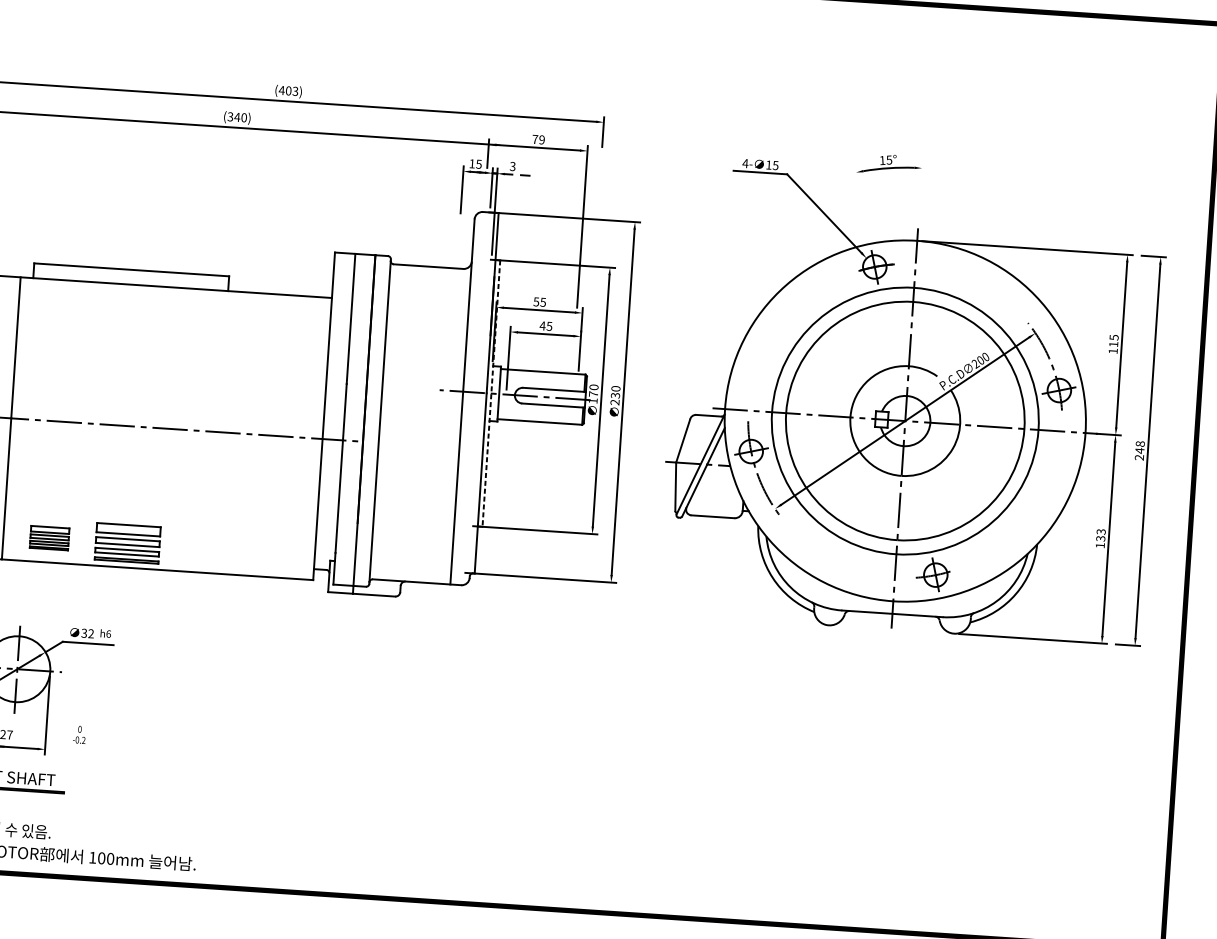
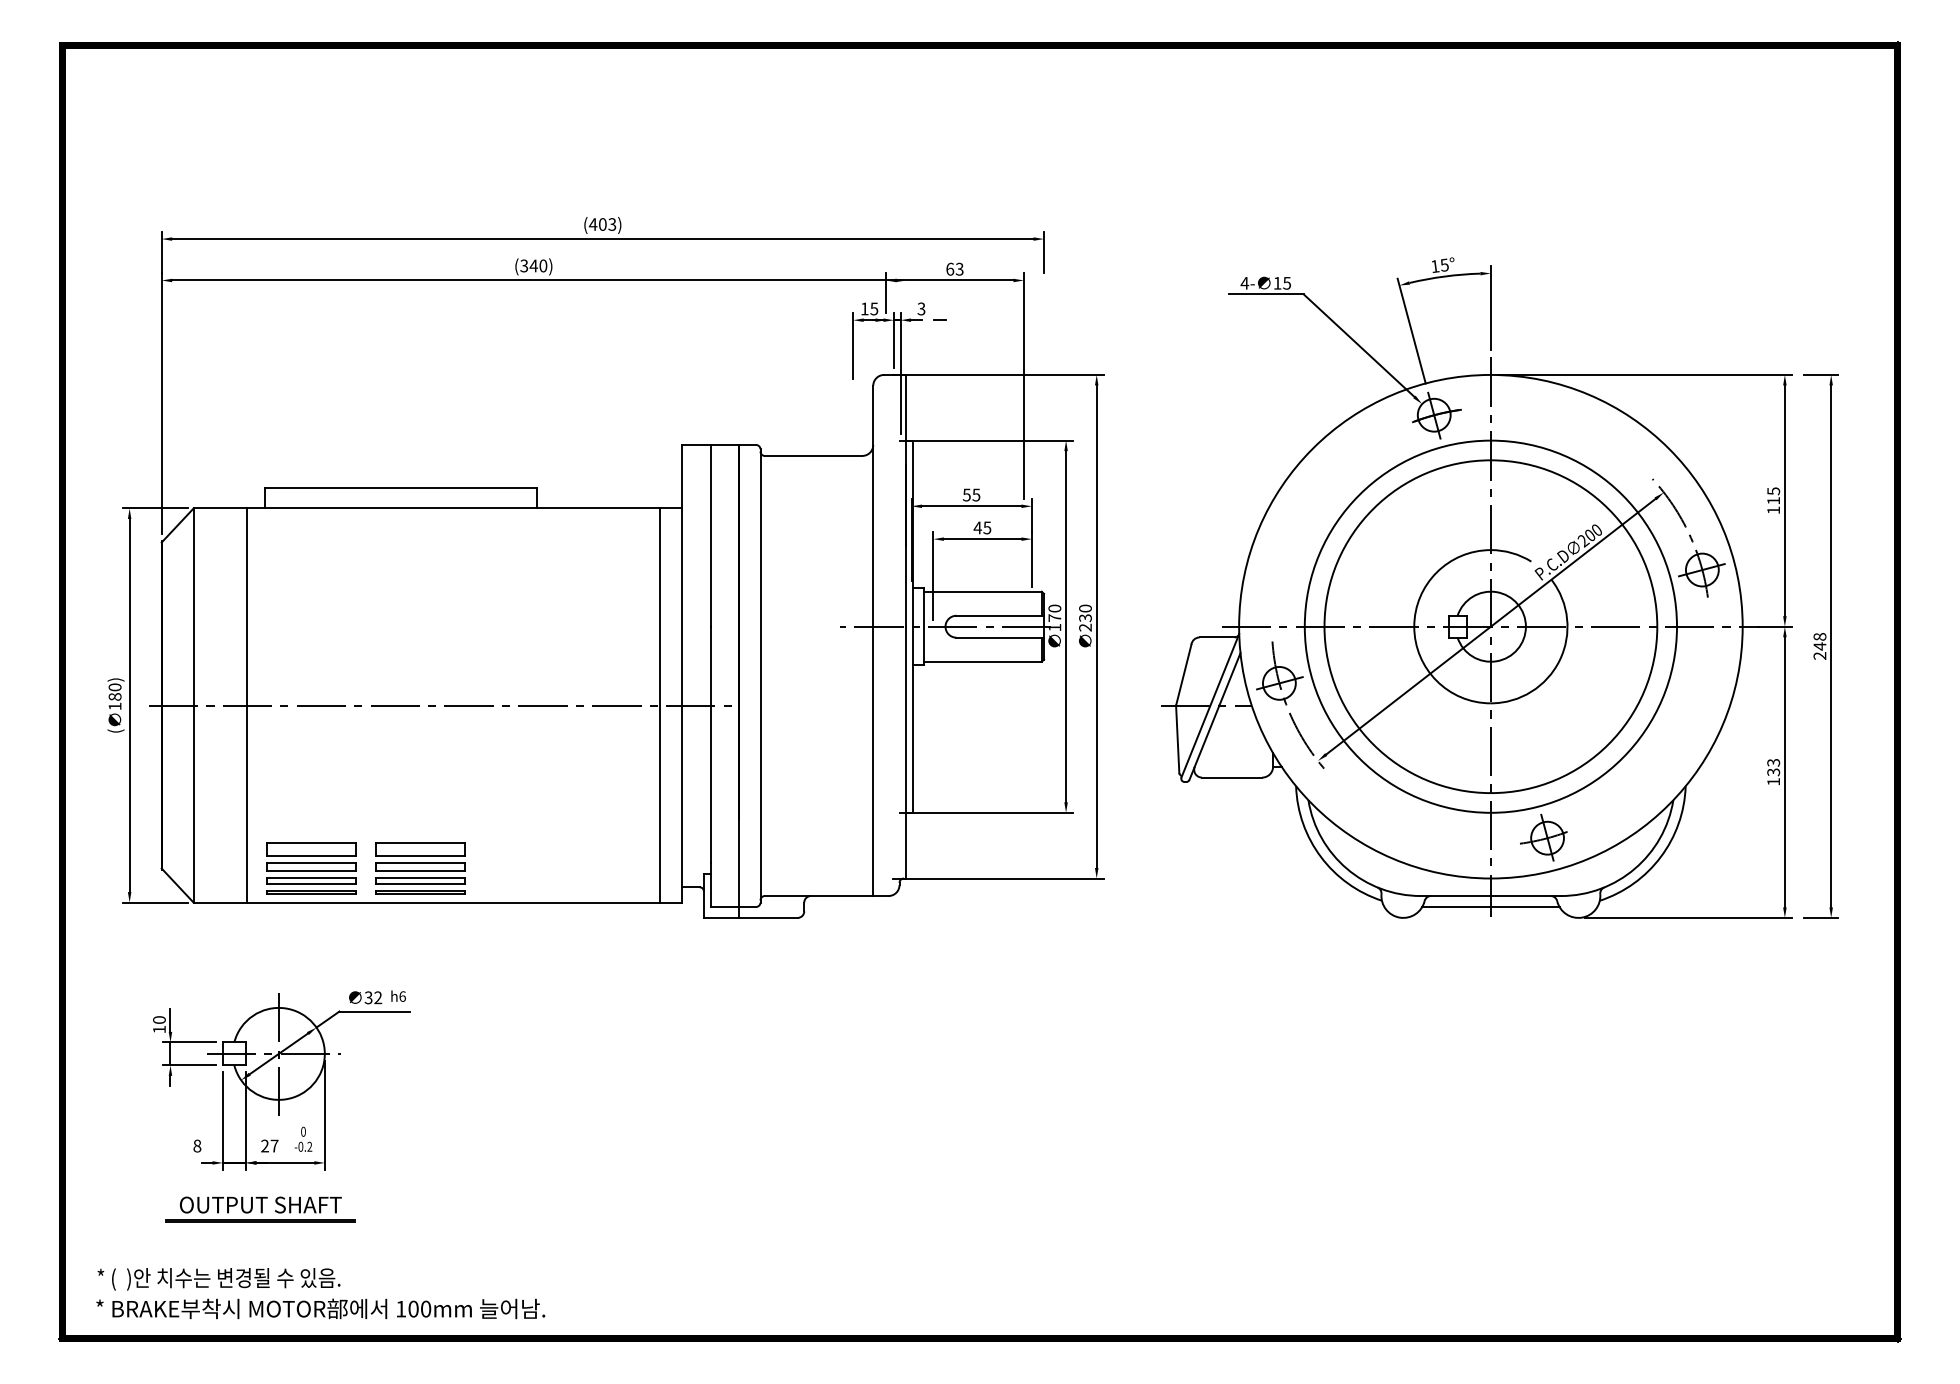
text: (538, 139) -> (954, 268), 79 -> 63
line: (920, 193) -> (1490, 308), added
line: (862, 205) -> (1411, 330), added
line: (491, 394) -> (912, 627), dashed -> solid
line: (307, 437) -> (660, 705), added
part: (49, 538) -> (311, 868), size x1.67
line: (891, 621) -> (1490, 906), added
text: (79, 734) -> (303, 1138), moved

